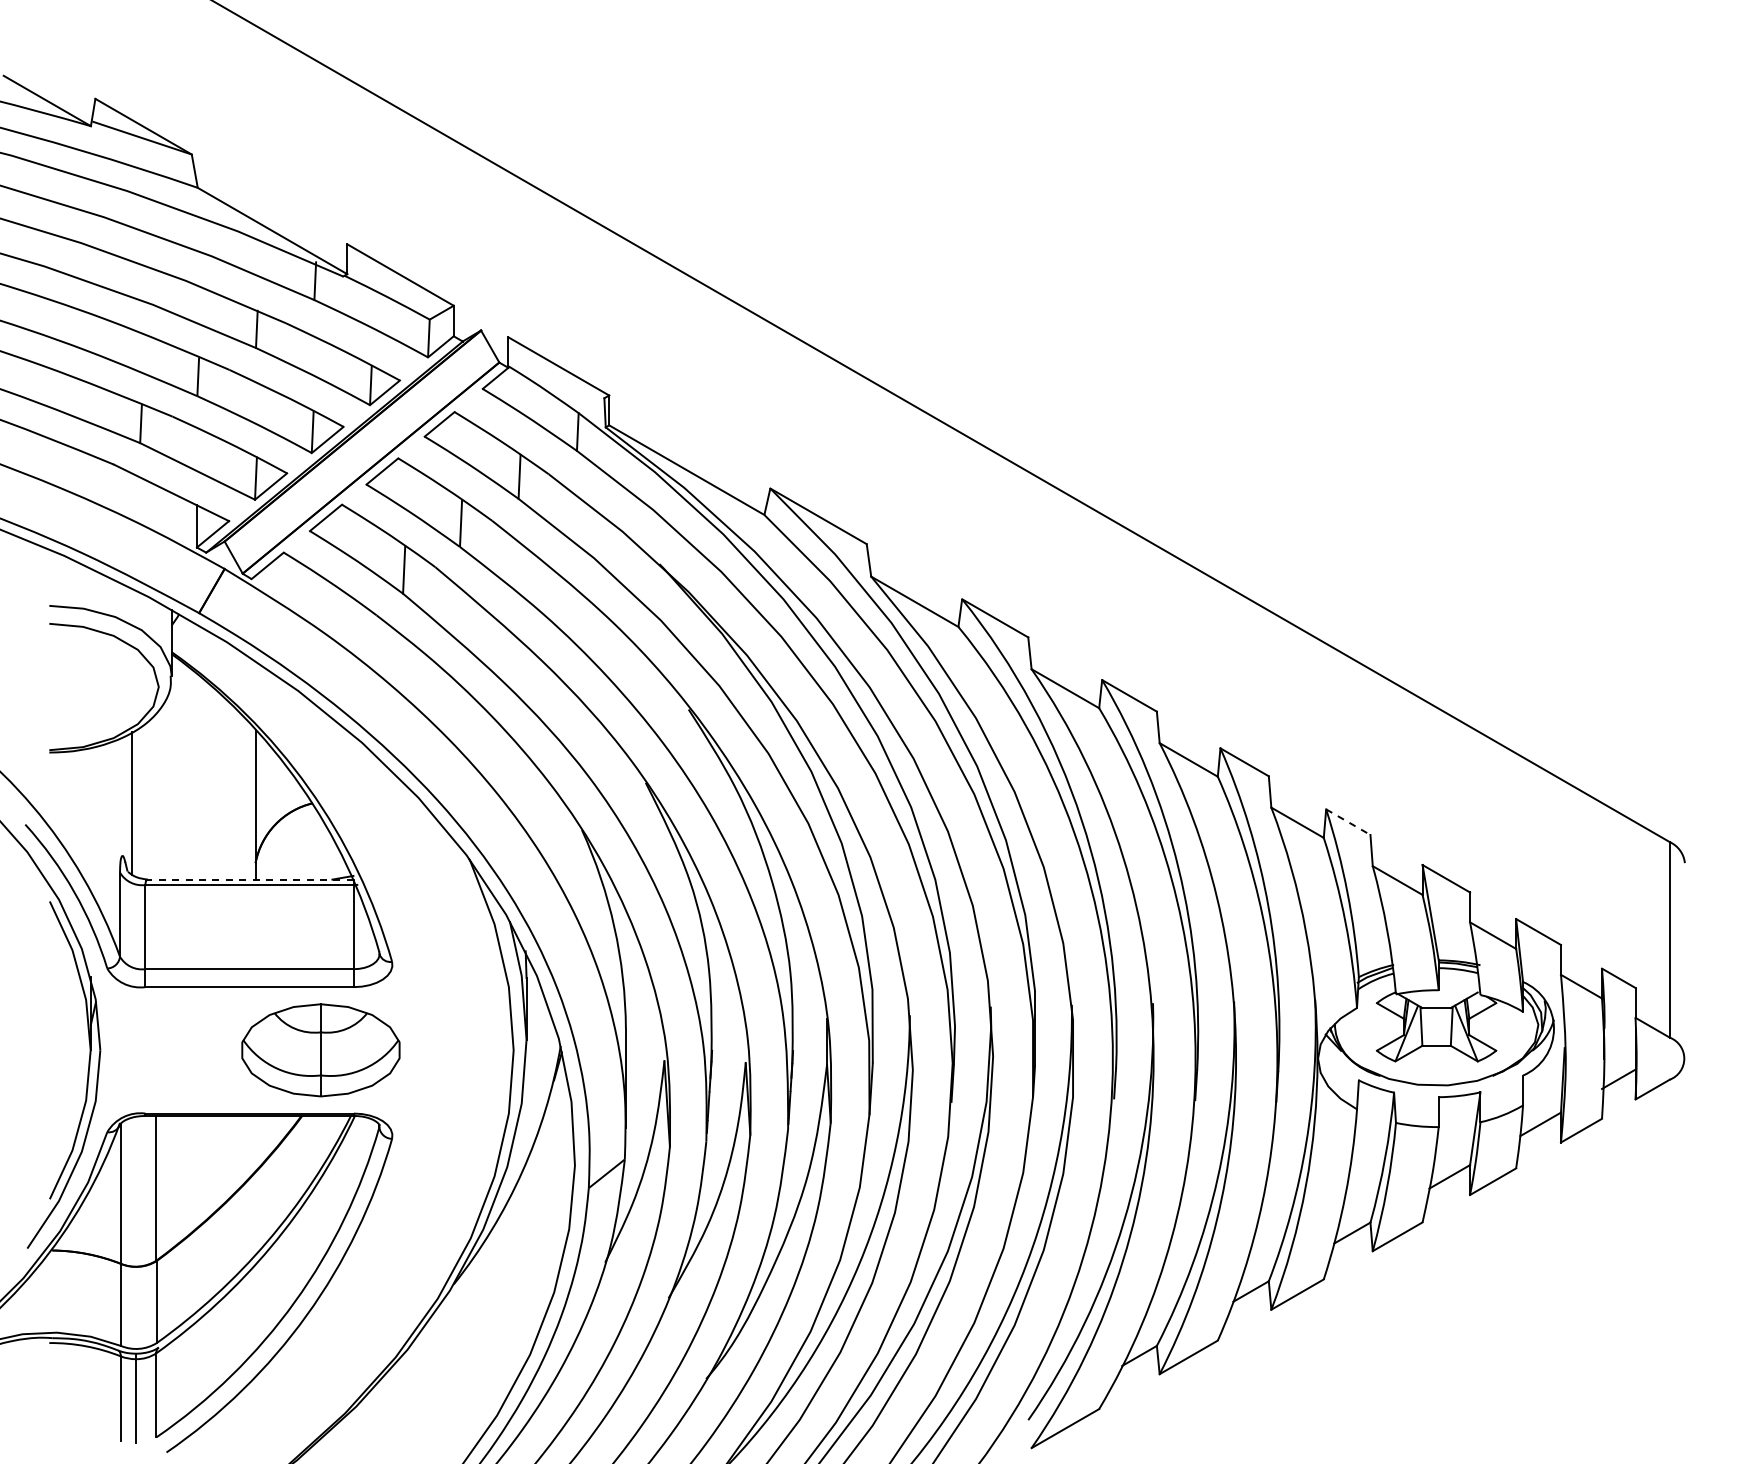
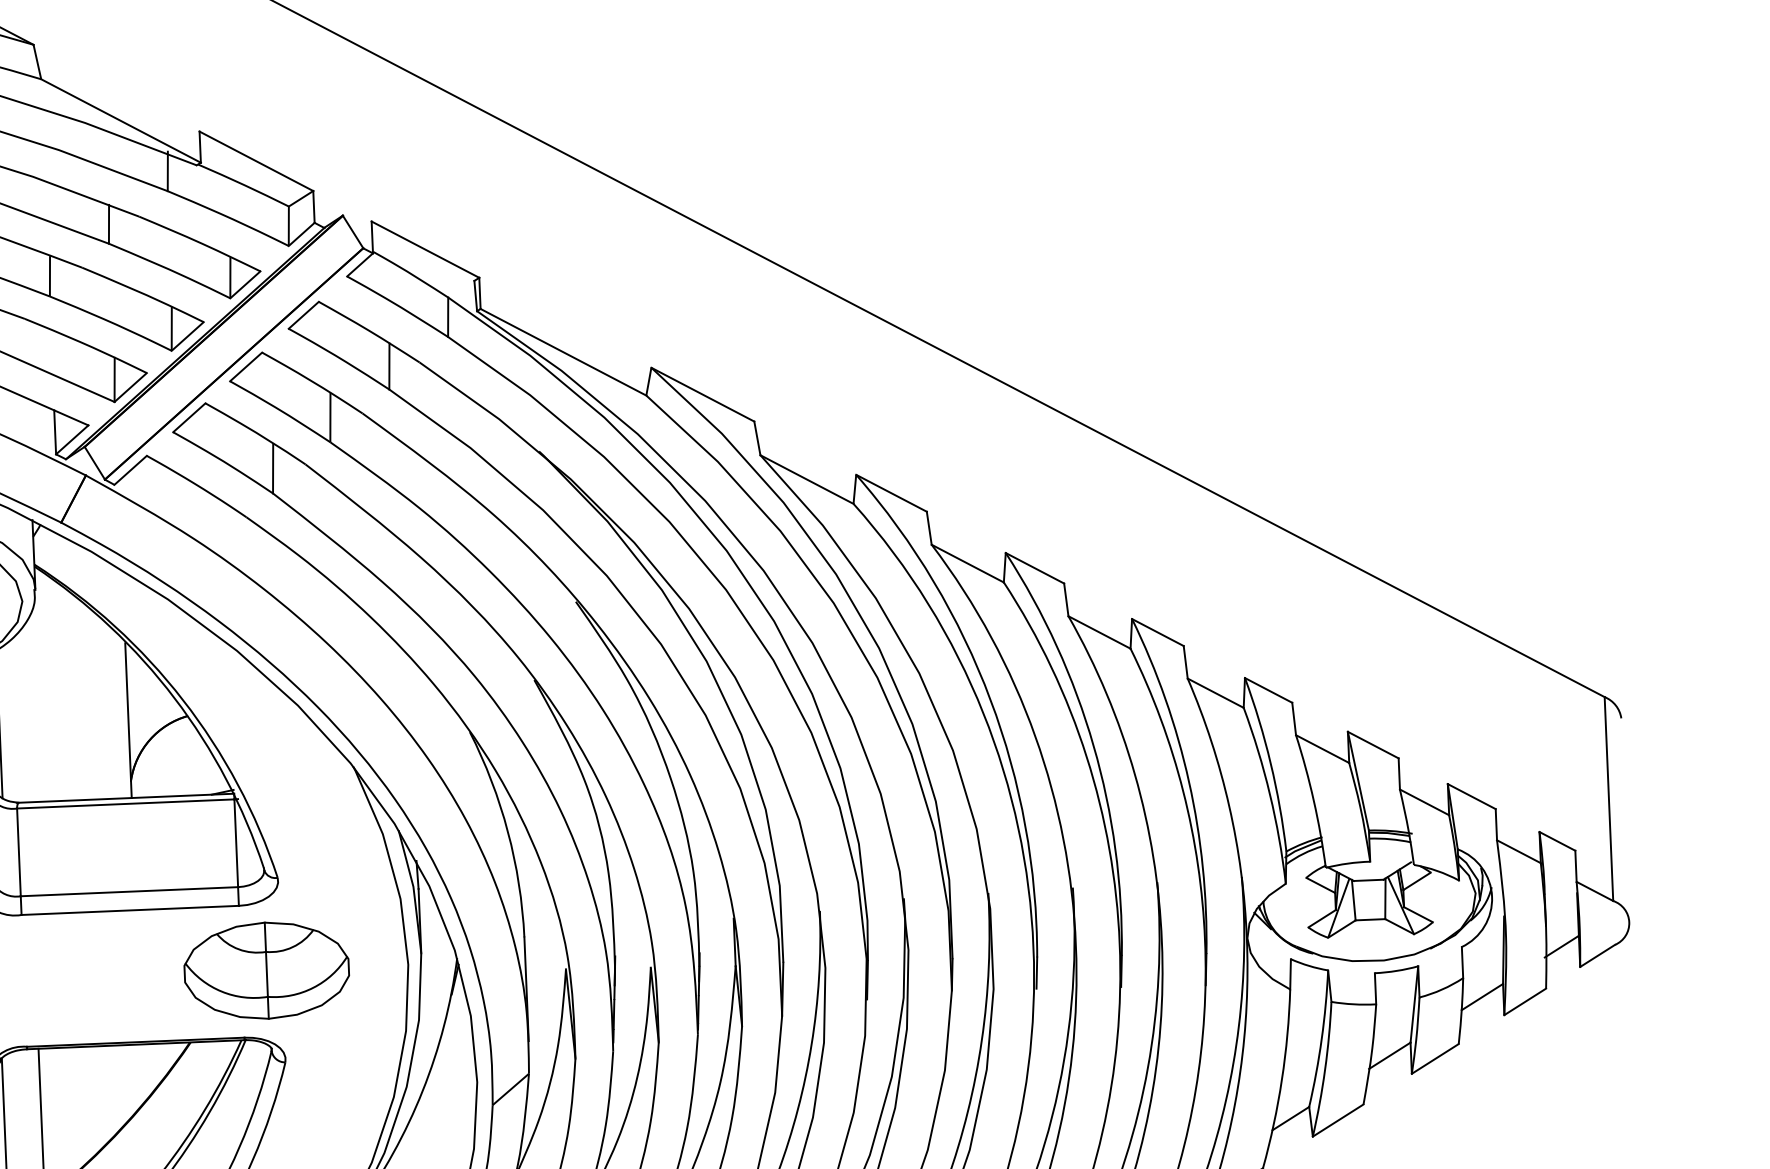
line: (1348, 822) -> (1268, 690), dashed -> solid
line: (249, 879) -> (125, 798), dashed -> solid
part: (320, 1050) -> (266, 970), moved

